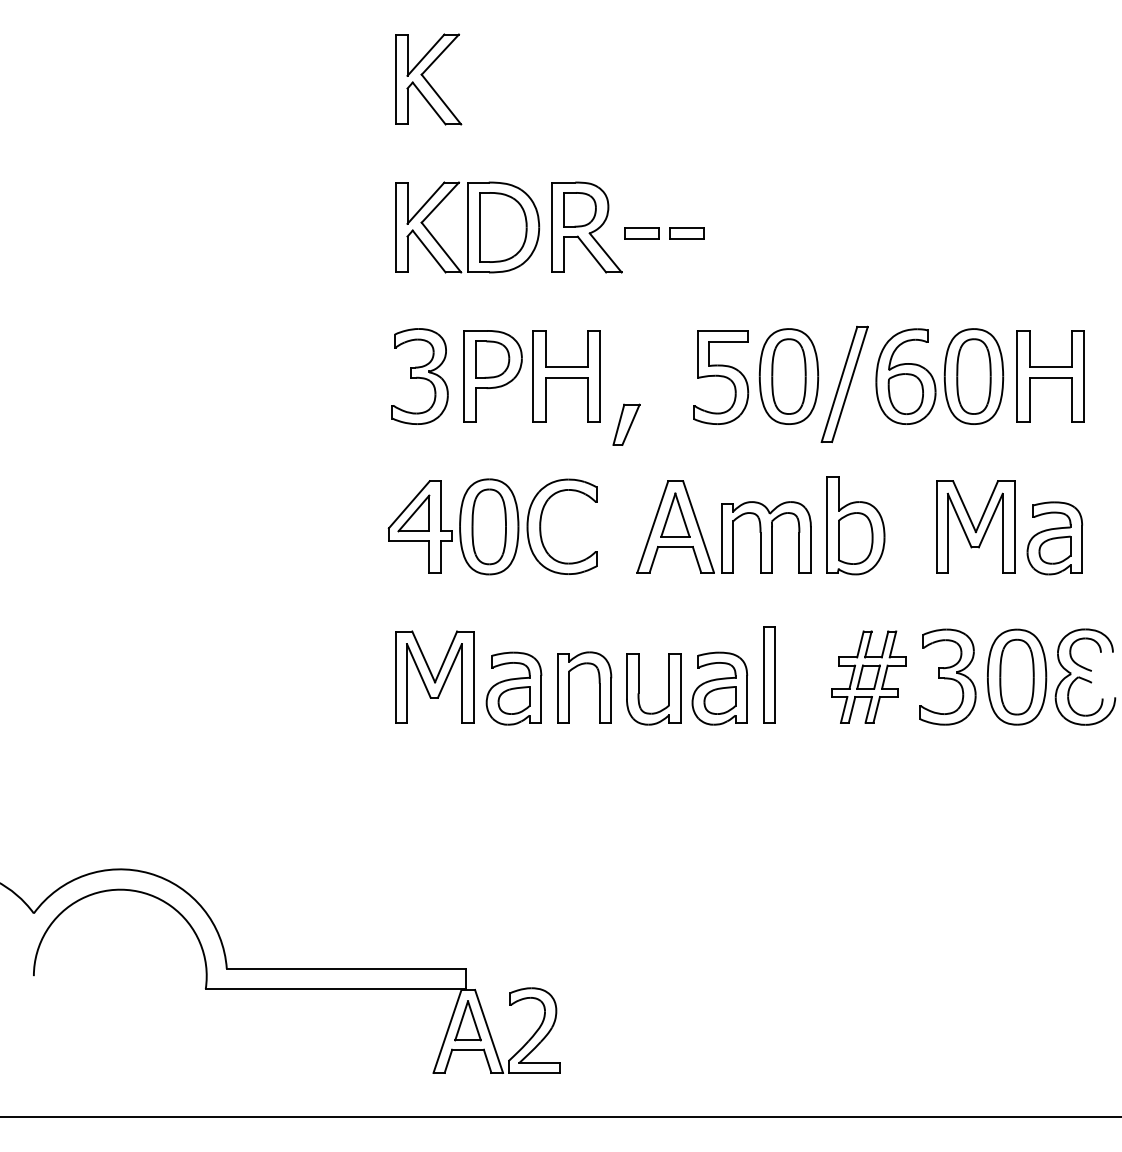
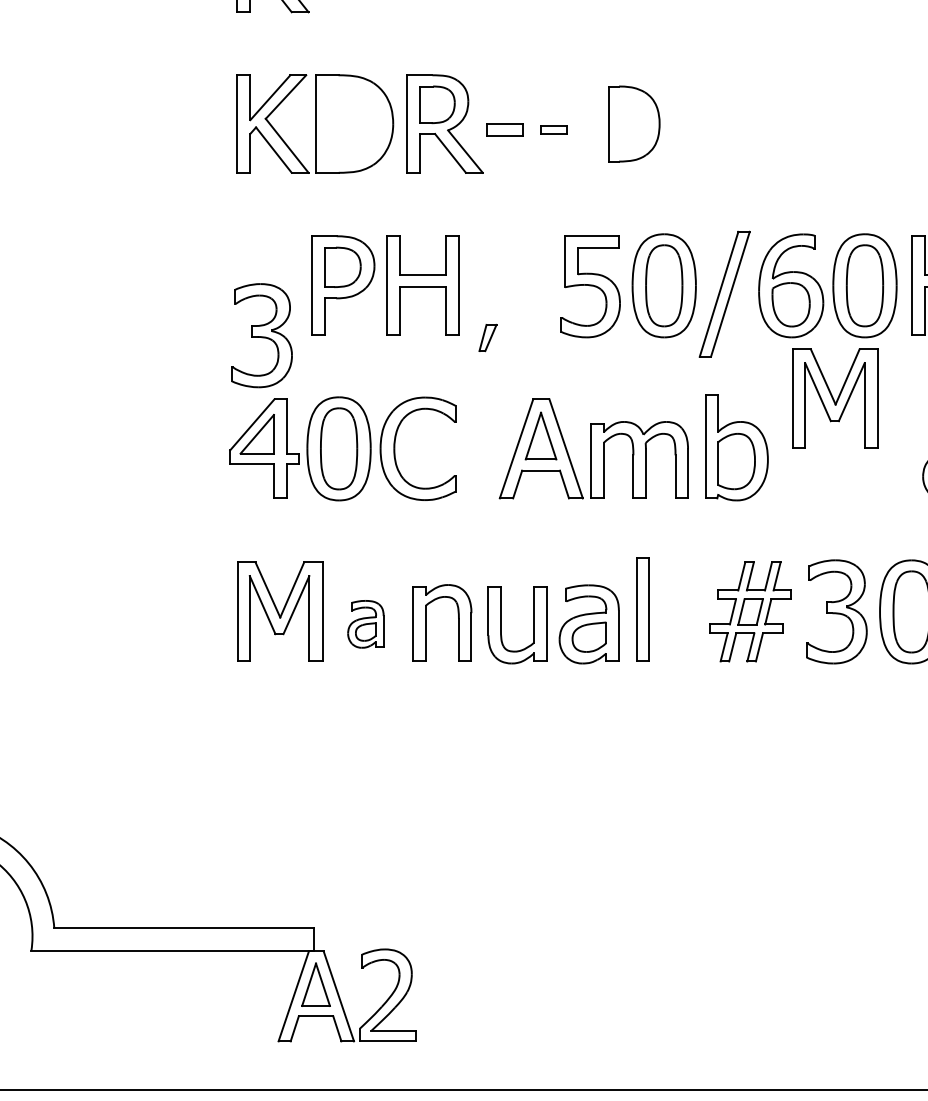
part: (503, 227) -> (634, 124), moved
part: (686, 233) -> (553, 130), size x0.7
part: (419, 376) -> (261, 335), moved
part: (626, 424) -> (487, 337), size x0.6
part: (975, 526) -> (835, 398), moved
part: (513, 688) -> (365, 624), size x0.6

